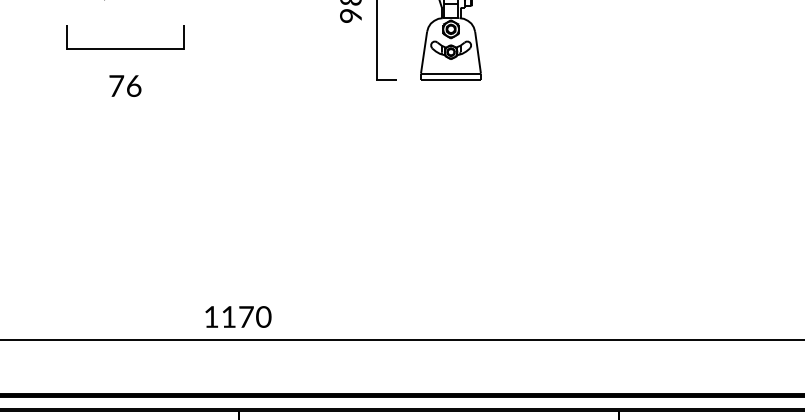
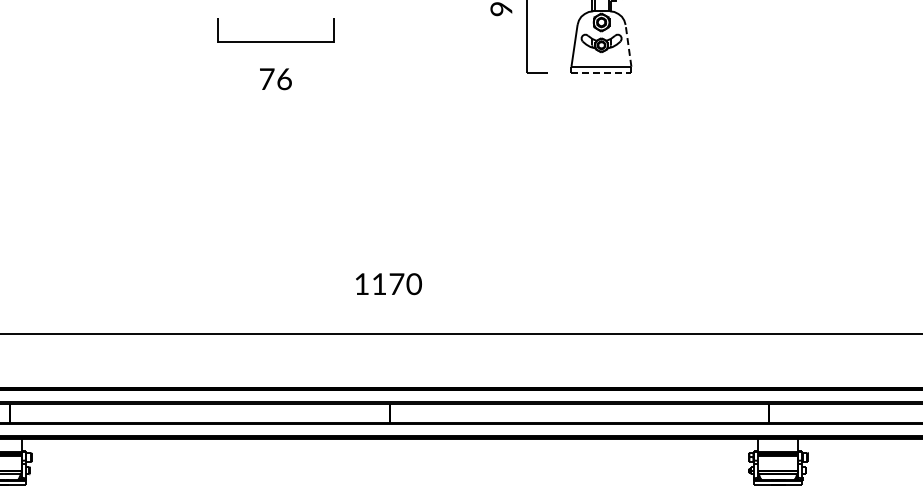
line: (478, 52) -> (628, 45), solid -> dashed
line: (451, 79) -> (601, 72), solid -> dashed
text: (238, 317) -> (388, 284), moved

